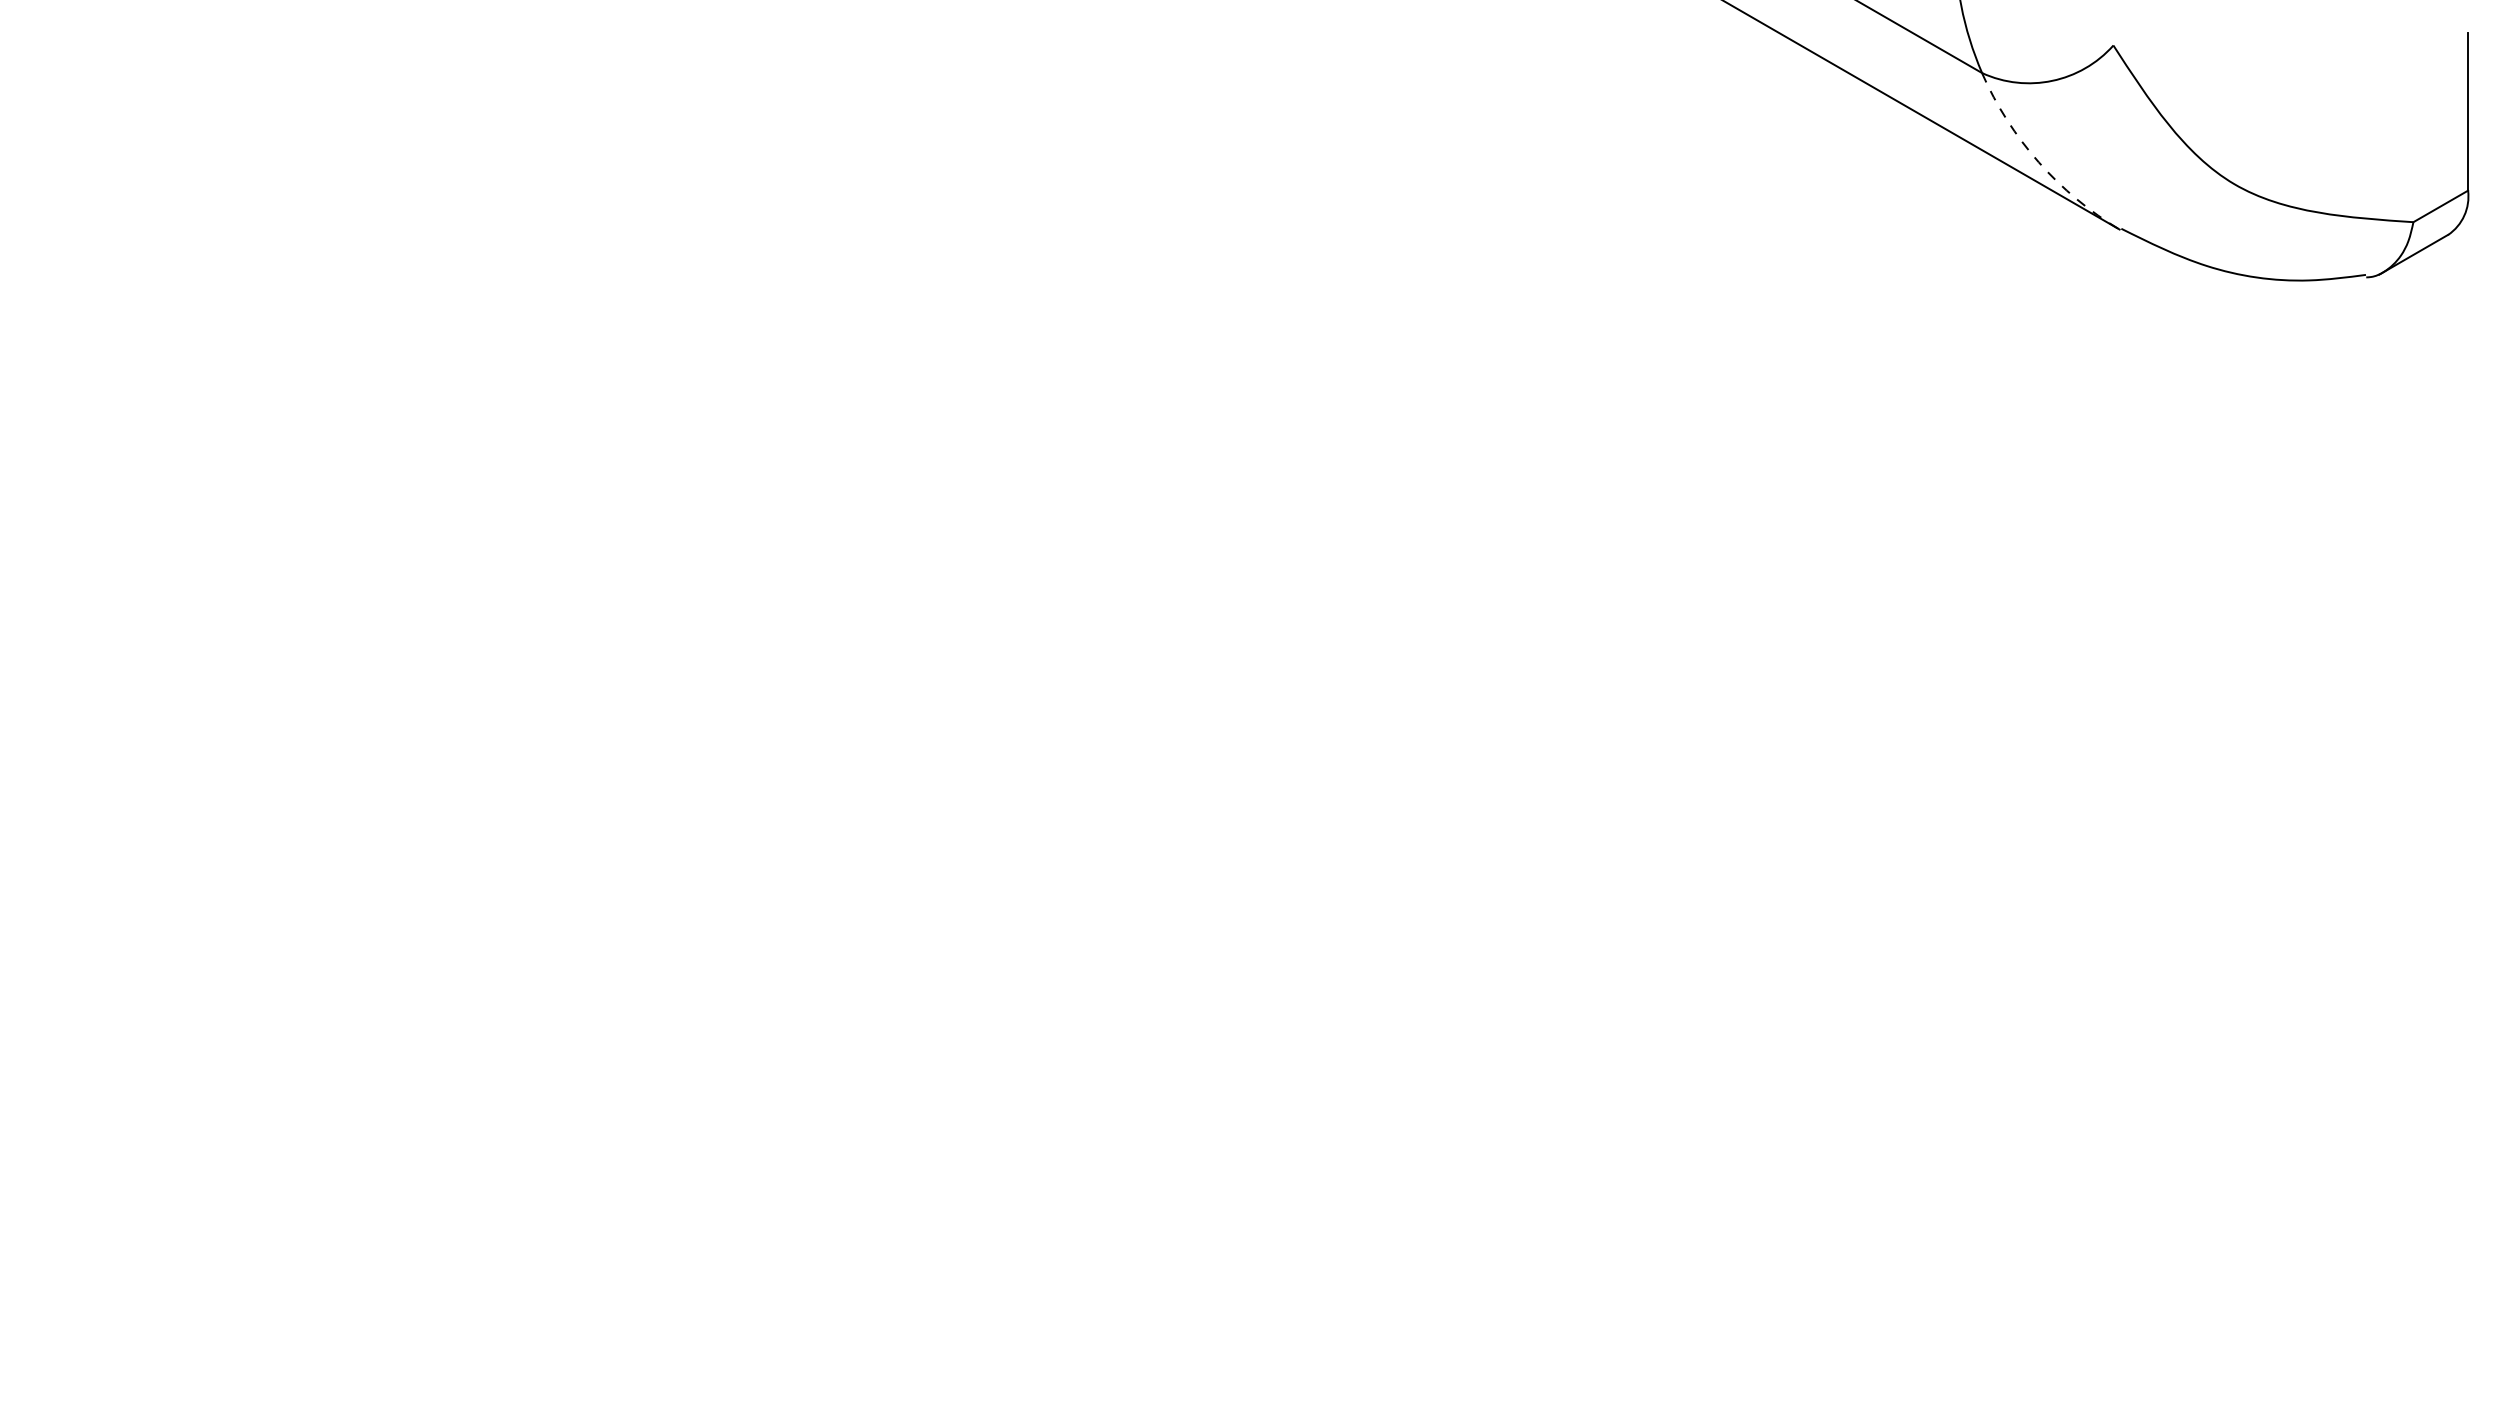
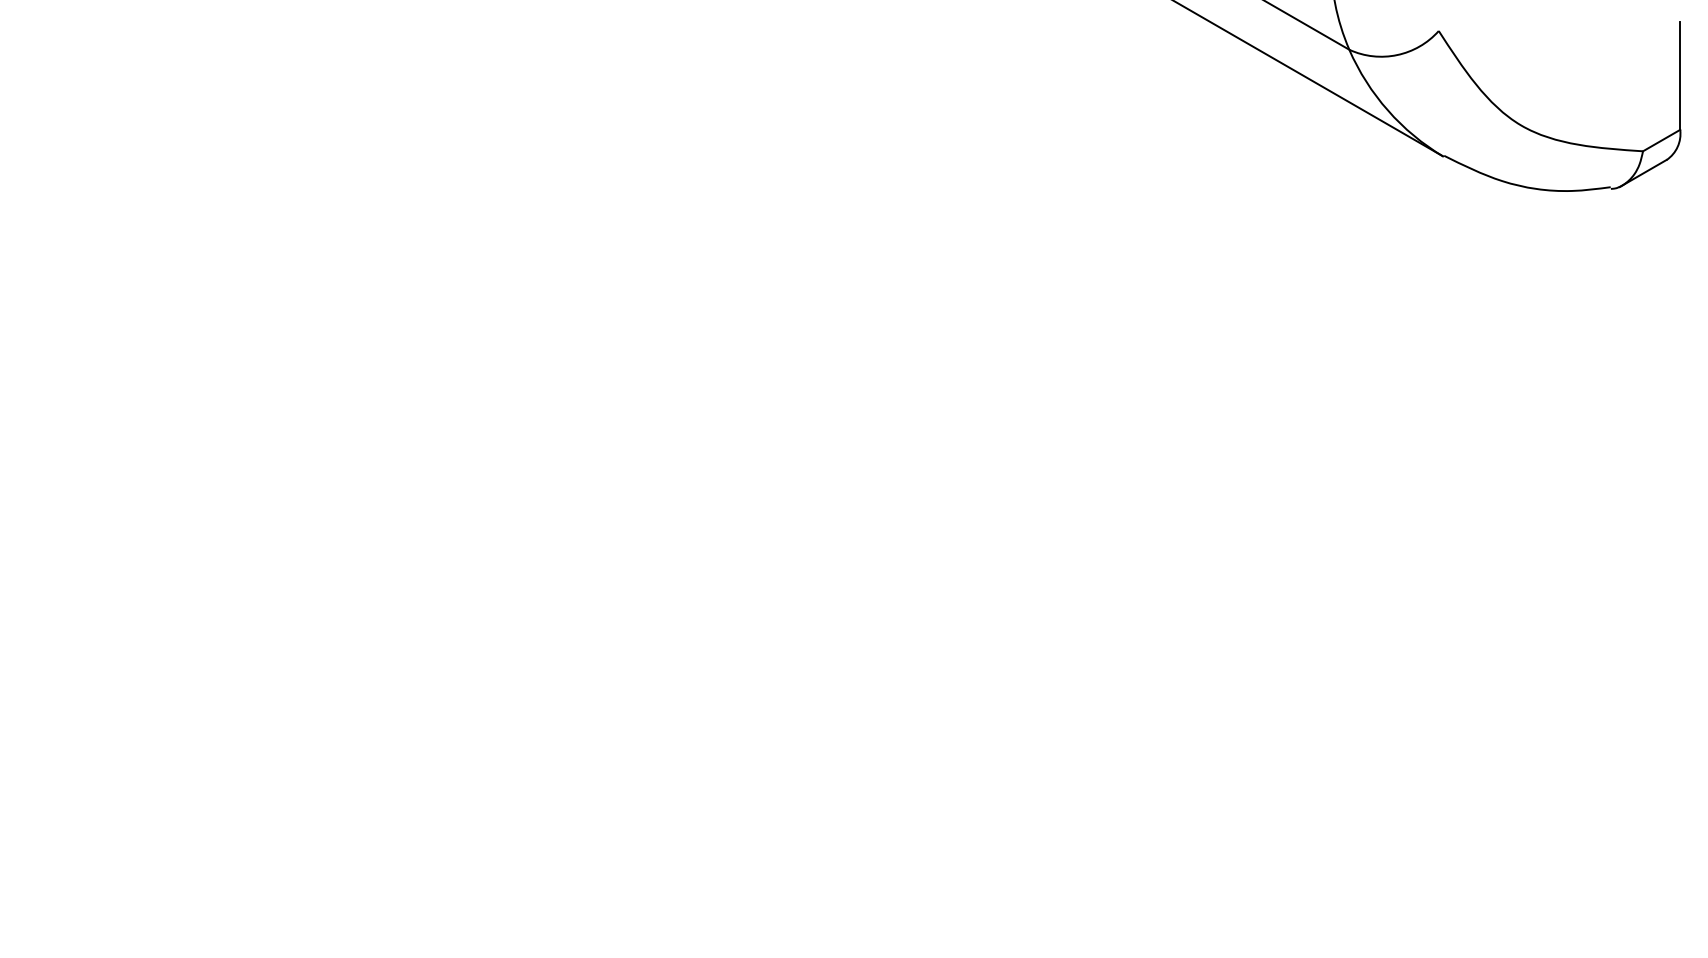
arc: (2039, 162) -> (1388, 110), dashed -> solid

